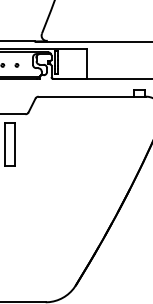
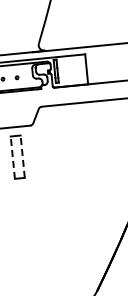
line: (4, 144) -> (12, 157), solid -> dashed
line: (14, 144) -> (22, 156), solid -> dashed

